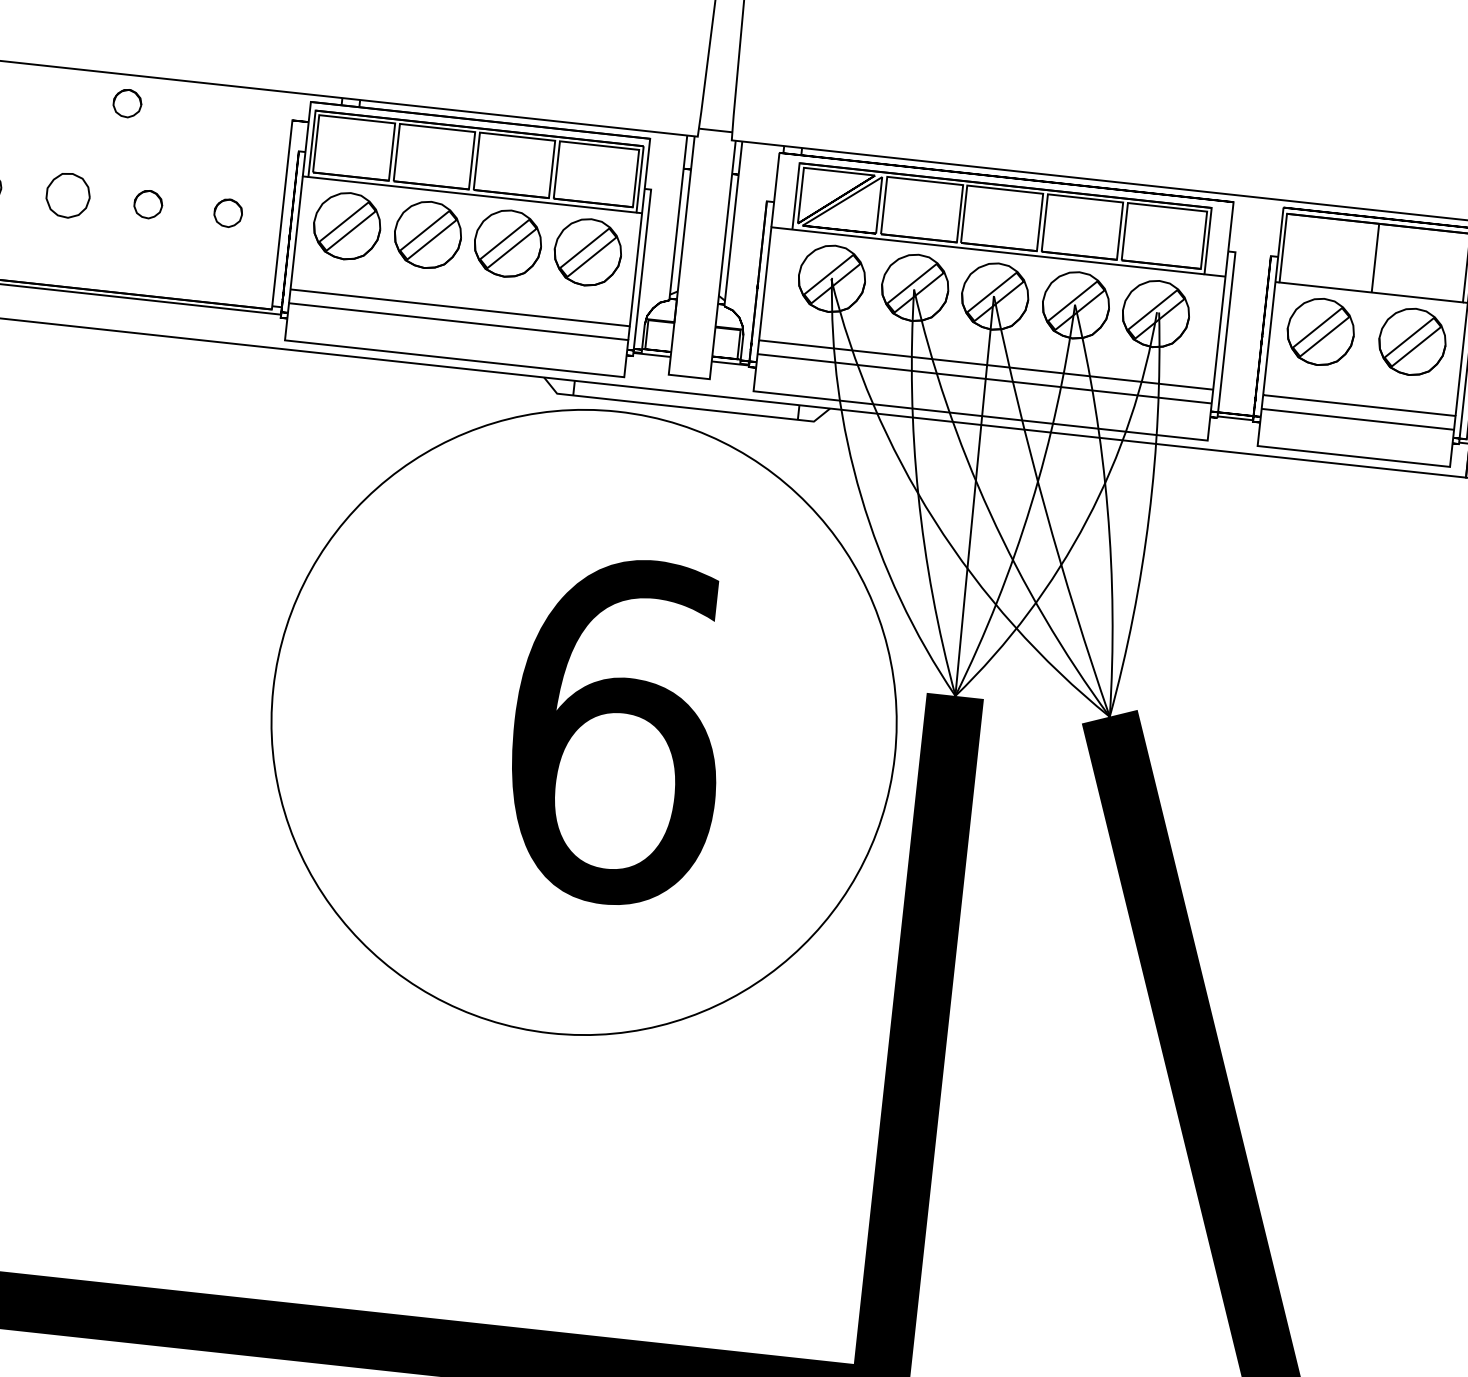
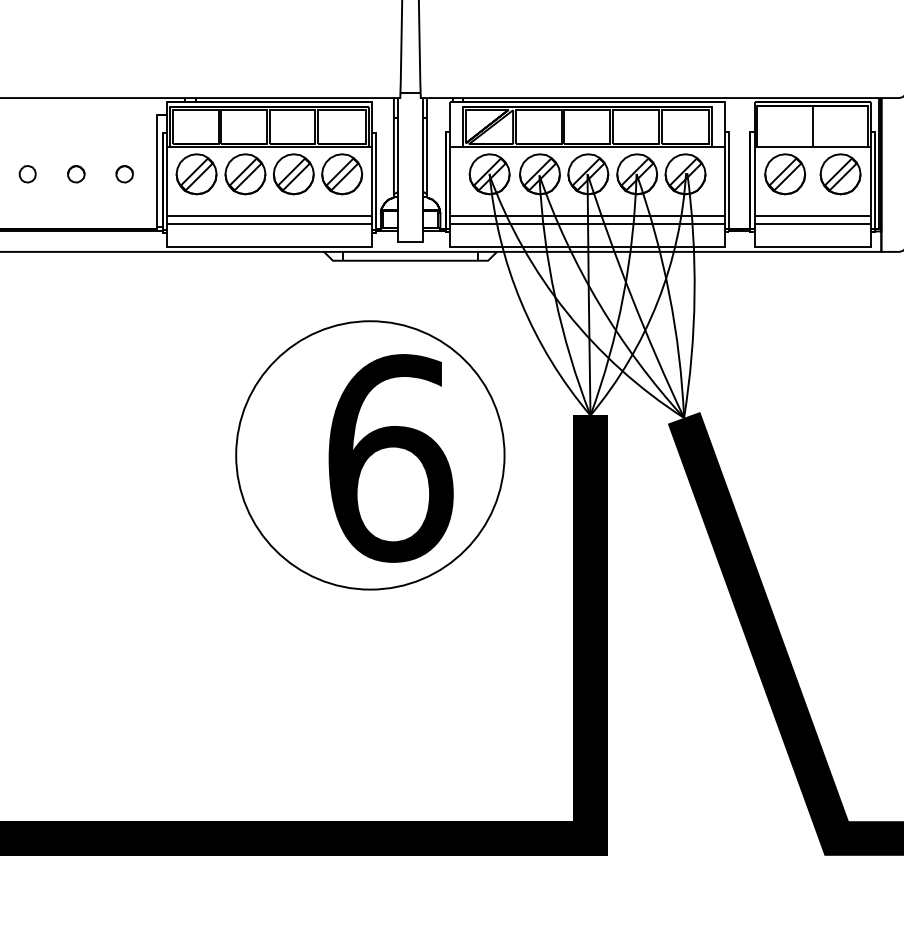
part: (127, 103) -> (57, 115), removed
part: (67, 196) -> (27, 174), size x0.62
circle: (584, 722) -> (370, 455), size x0.71

